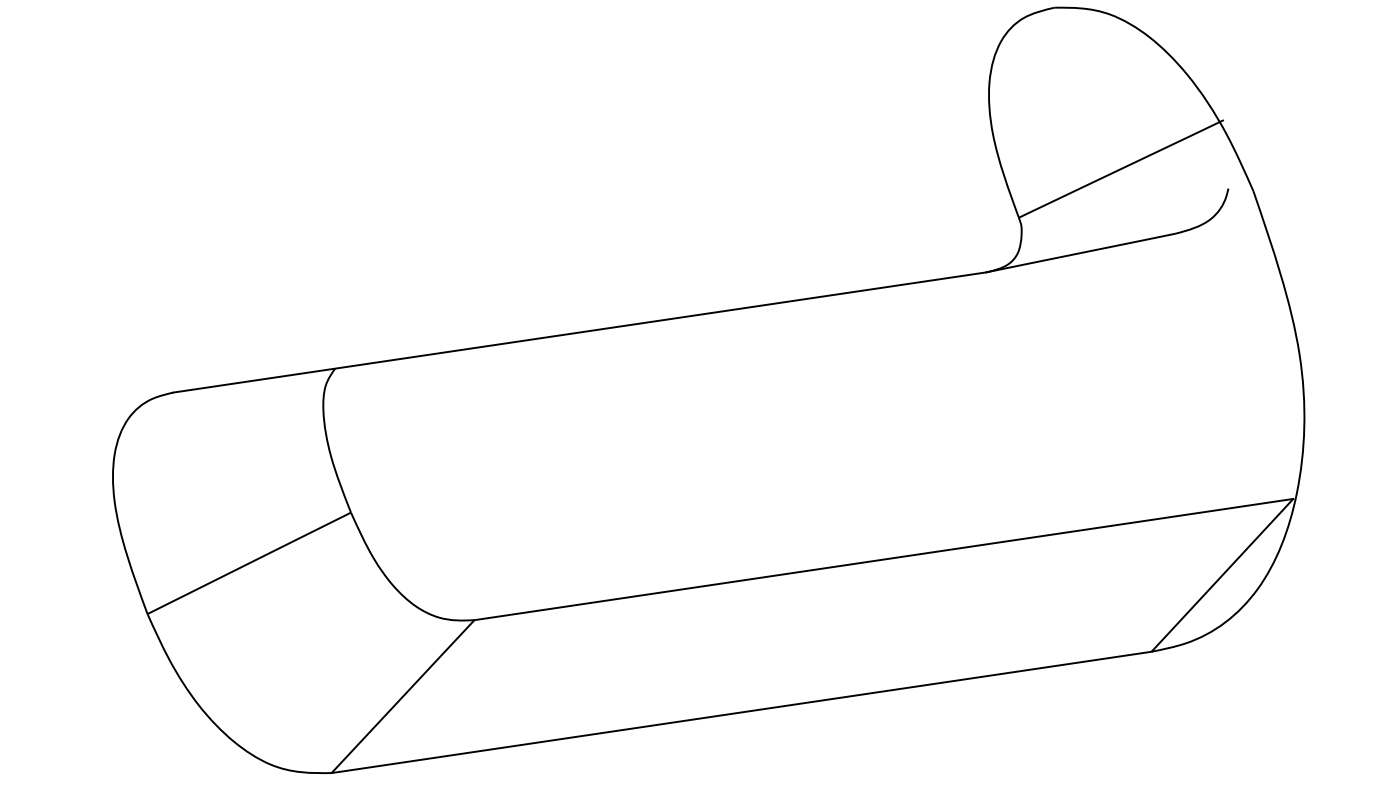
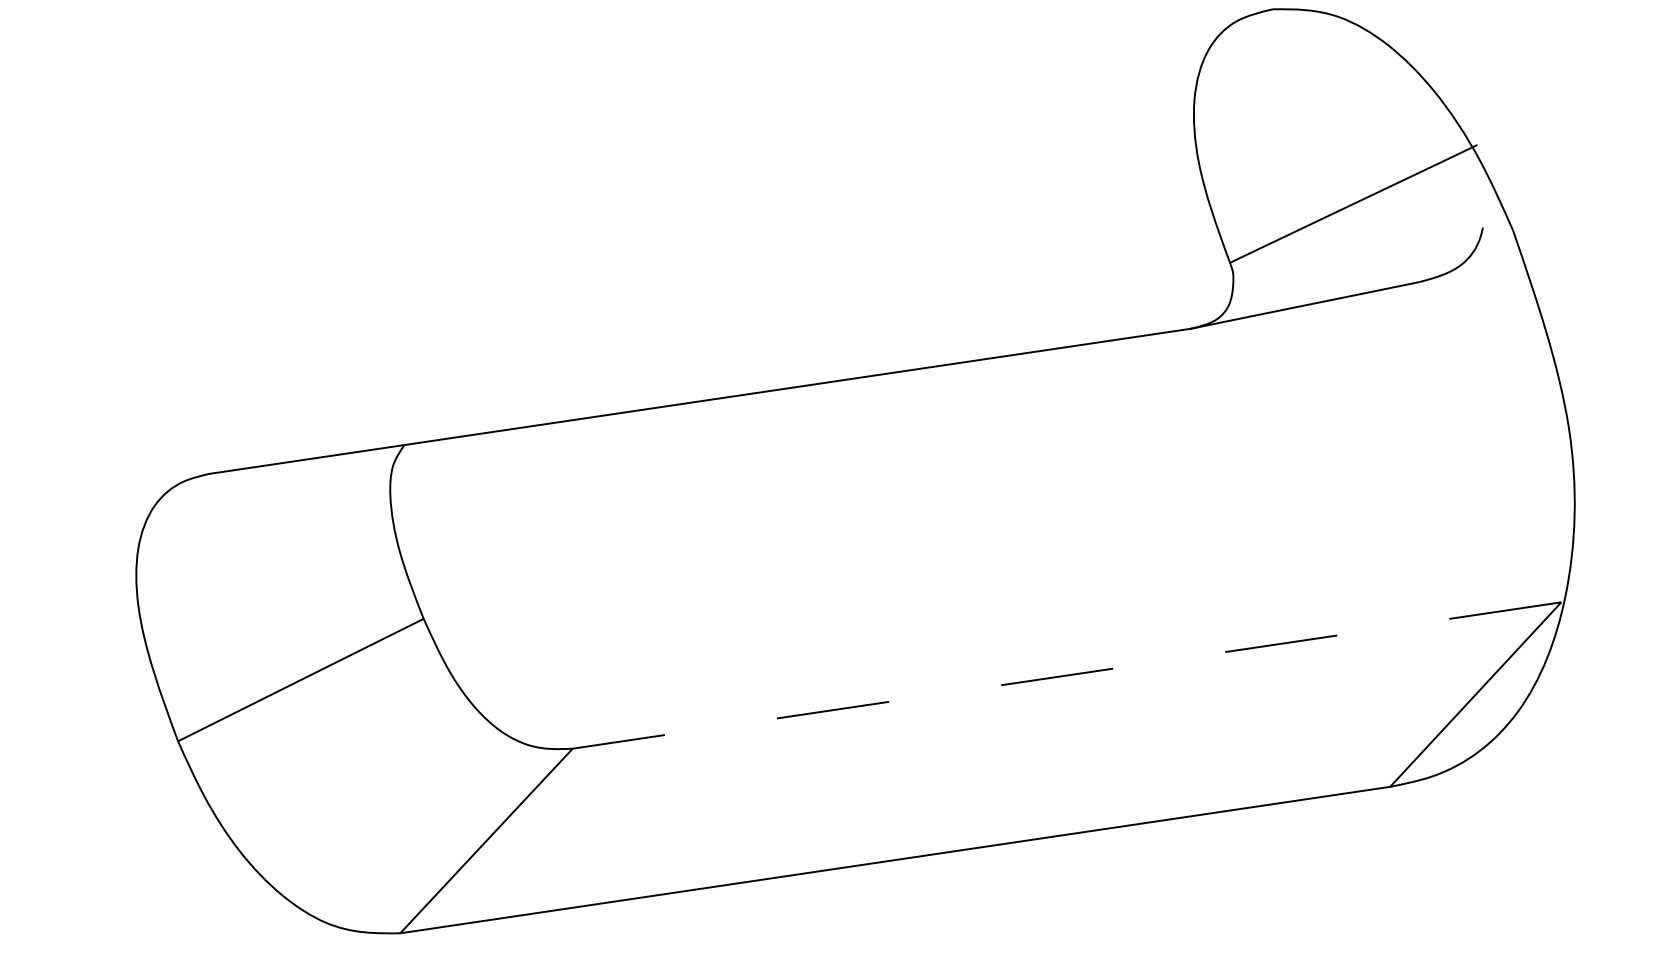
line: (883, 559) -> (1066, 675), solid -> dashed

